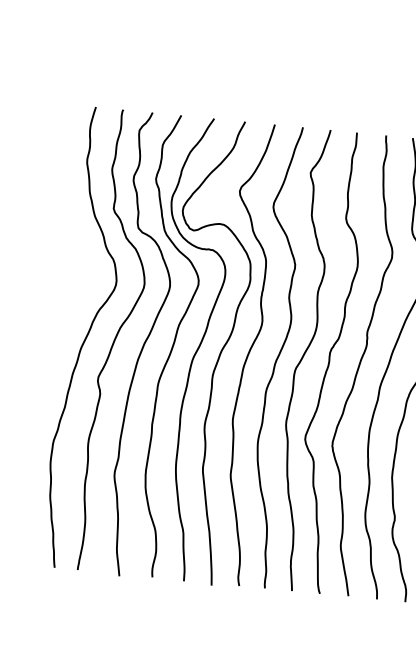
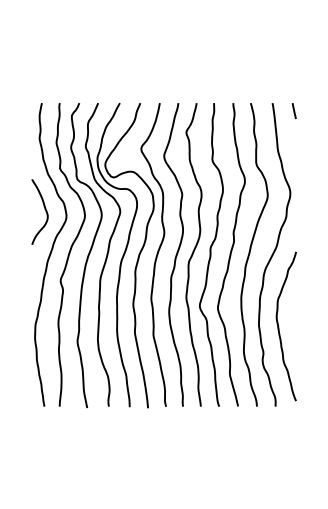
curve: (84, 268) -> (44, 209), added

